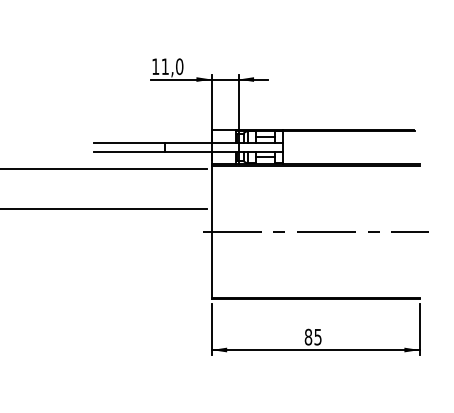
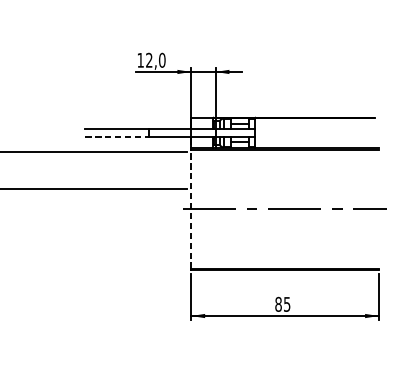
text: (164, 66) -> (148, 60), 11,0 -> 12,0
line: (130, 151) -> (117, 136), solid -> dashed
line: (211, 231) -> (191, 209), solid -> dashed

